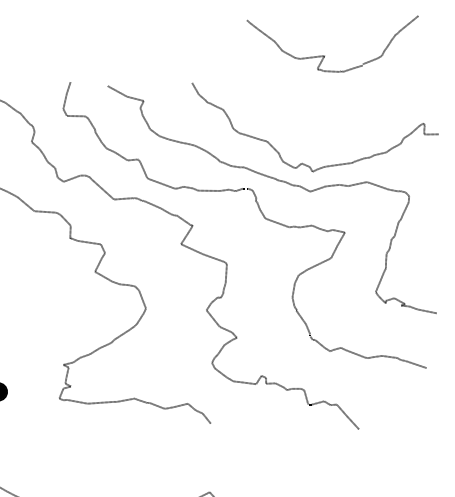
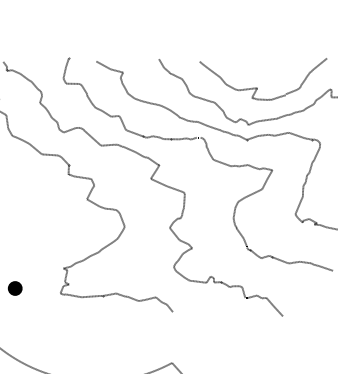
curve: (324, 55) -> (257, 87), moved

